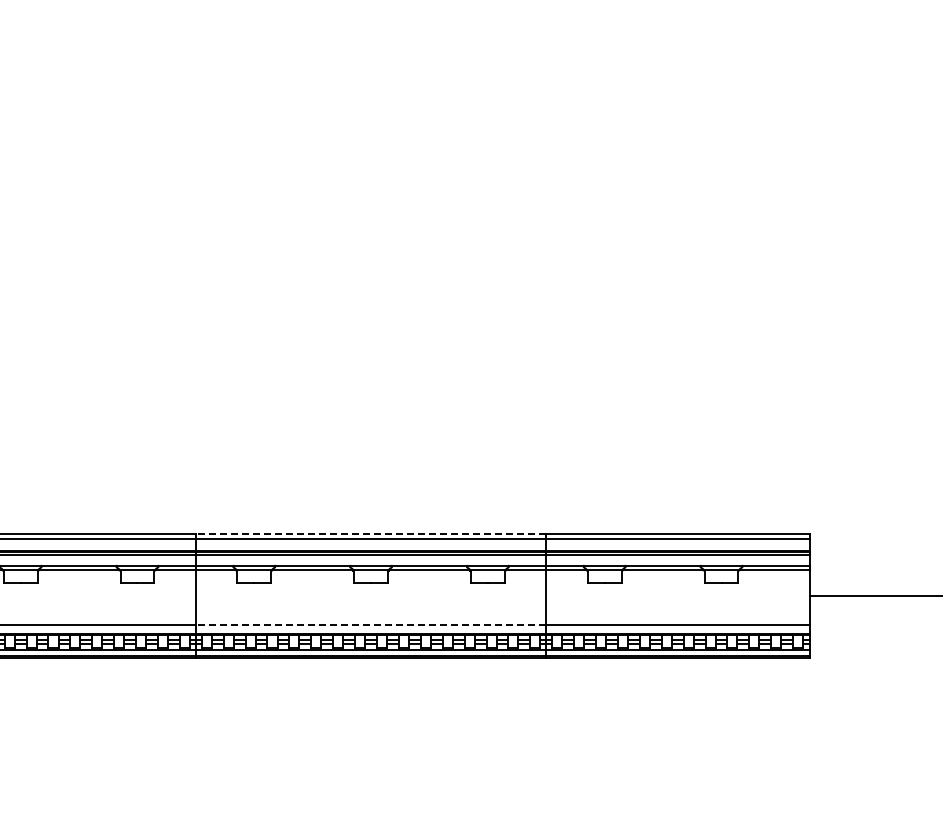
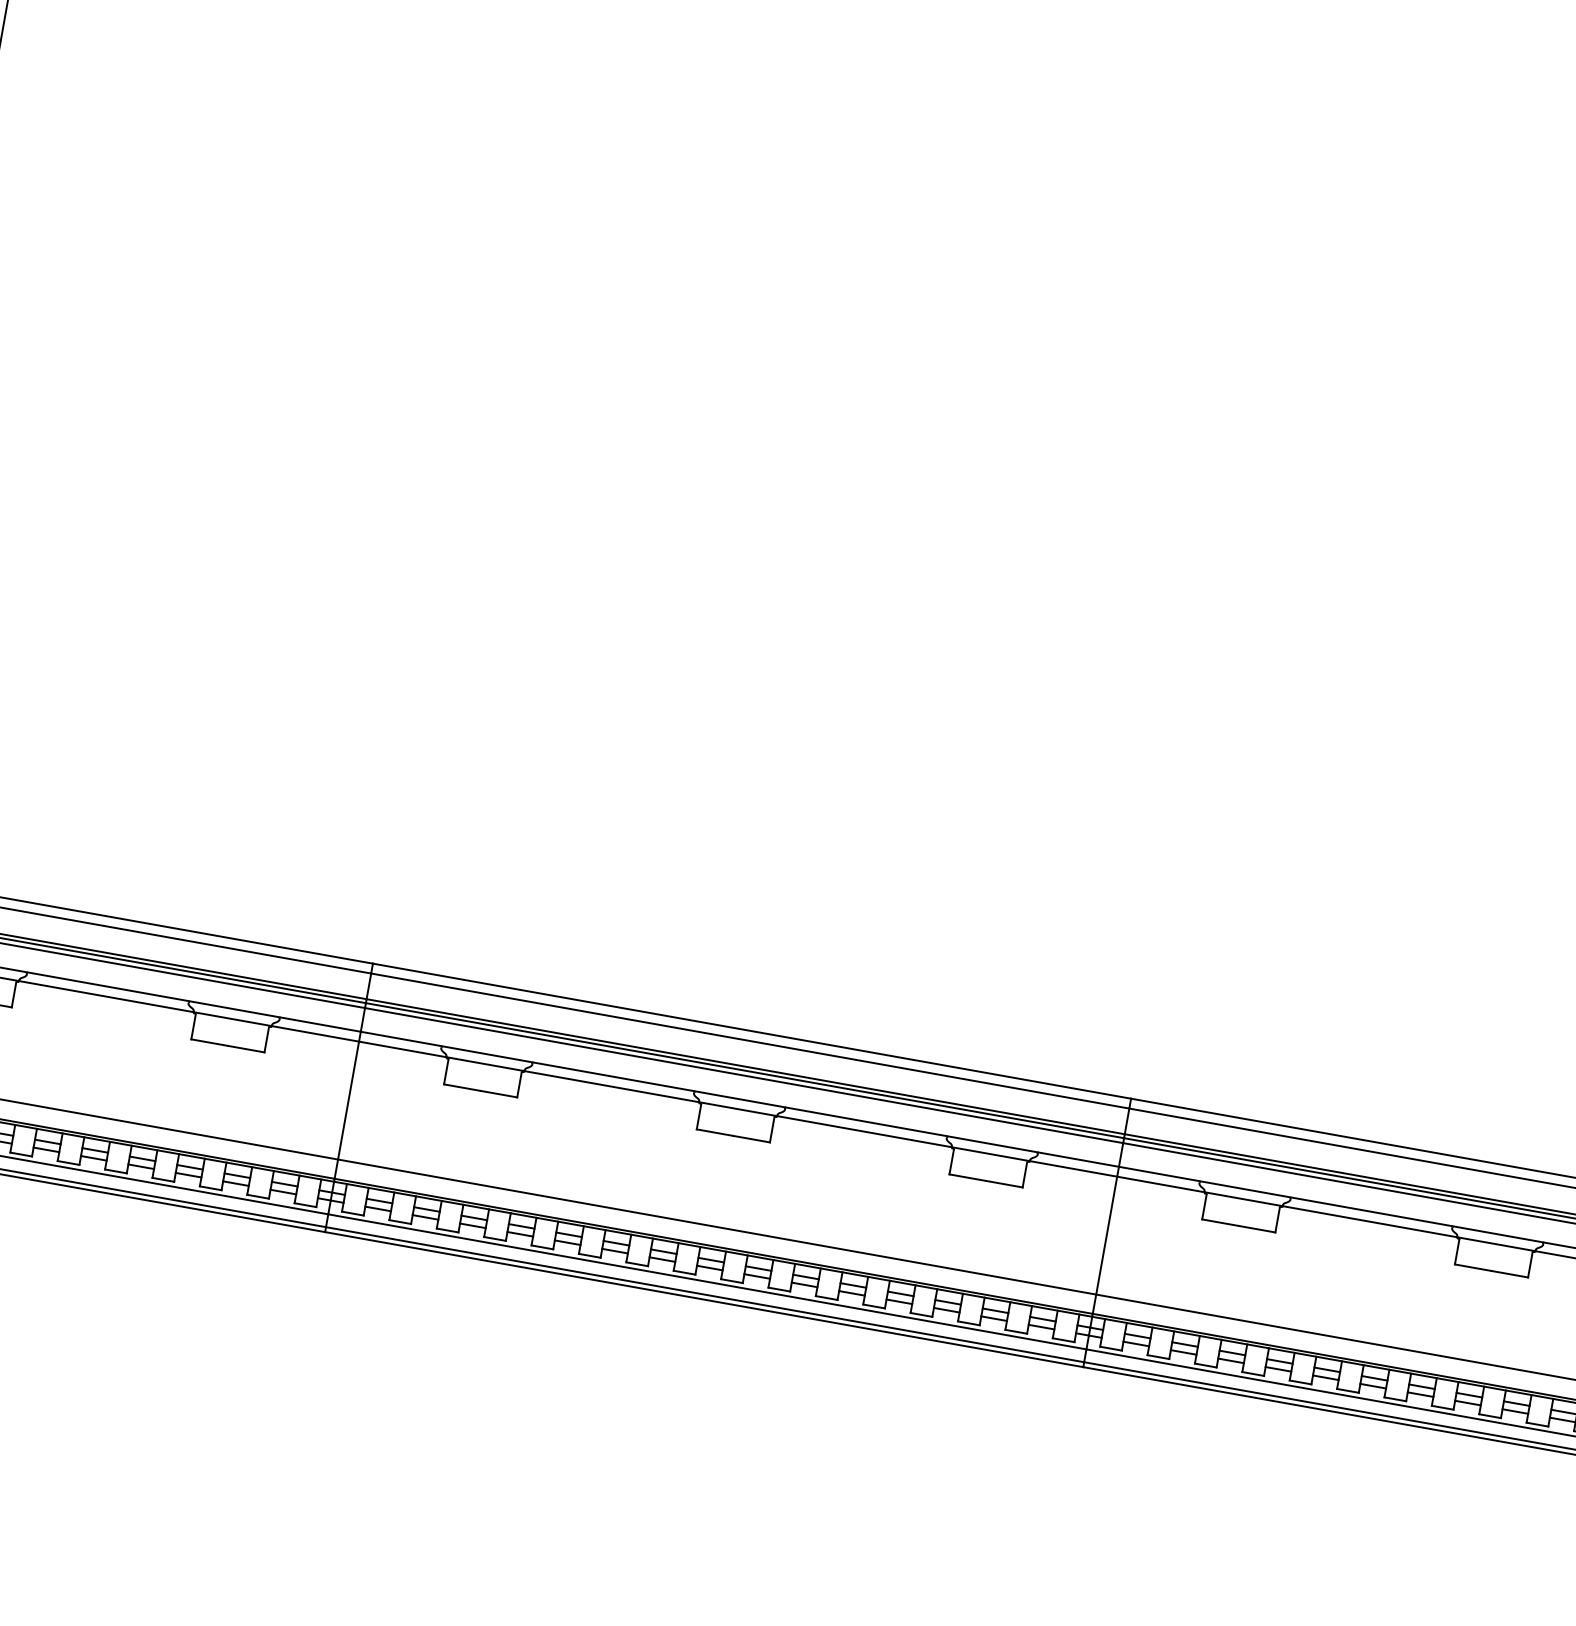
line: (370, 534) -> (750, 1031), dashed -> solid
line: (370, 624) -> (715, 1226), dashed -> solid

